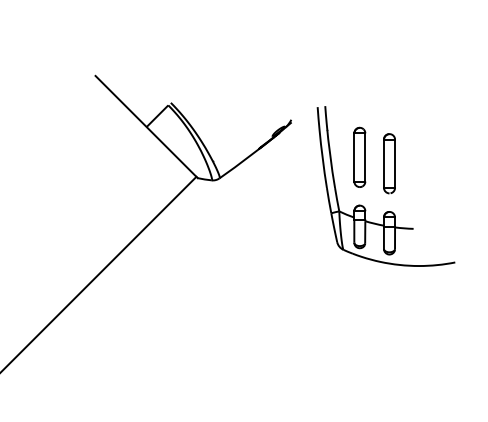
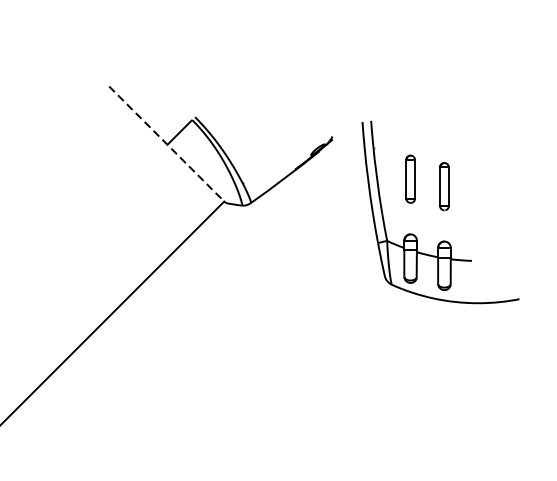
line: (147, 127) -> (168, 145), solid -> dashed
part: (359, 156) -> (410, 178), size x0.7
part: (389, 163) -> (444, 186), size x0.7

